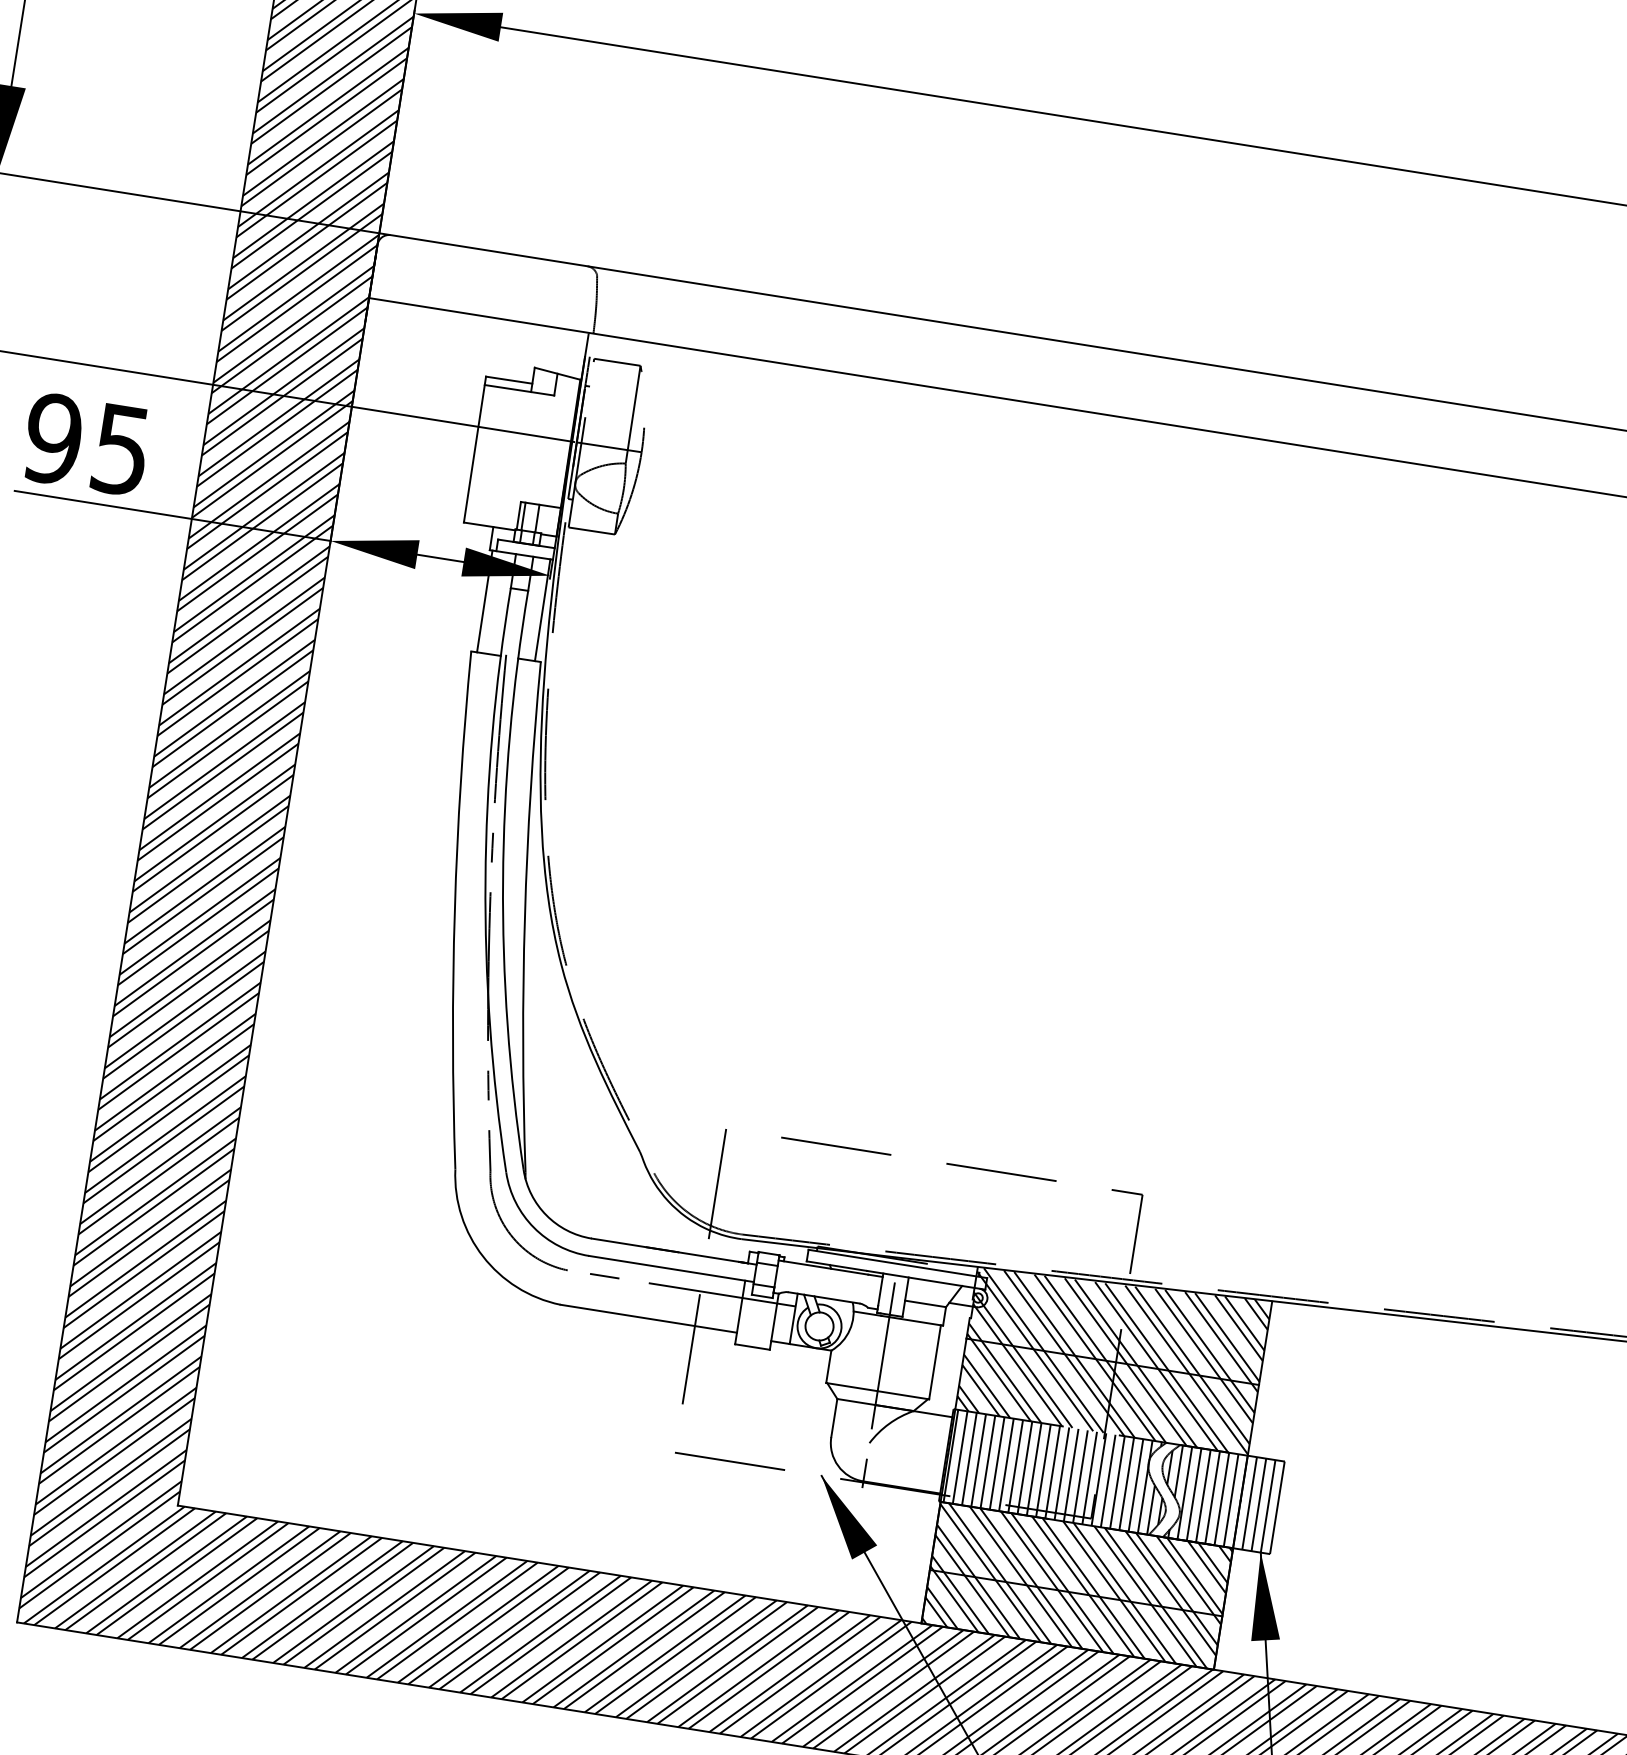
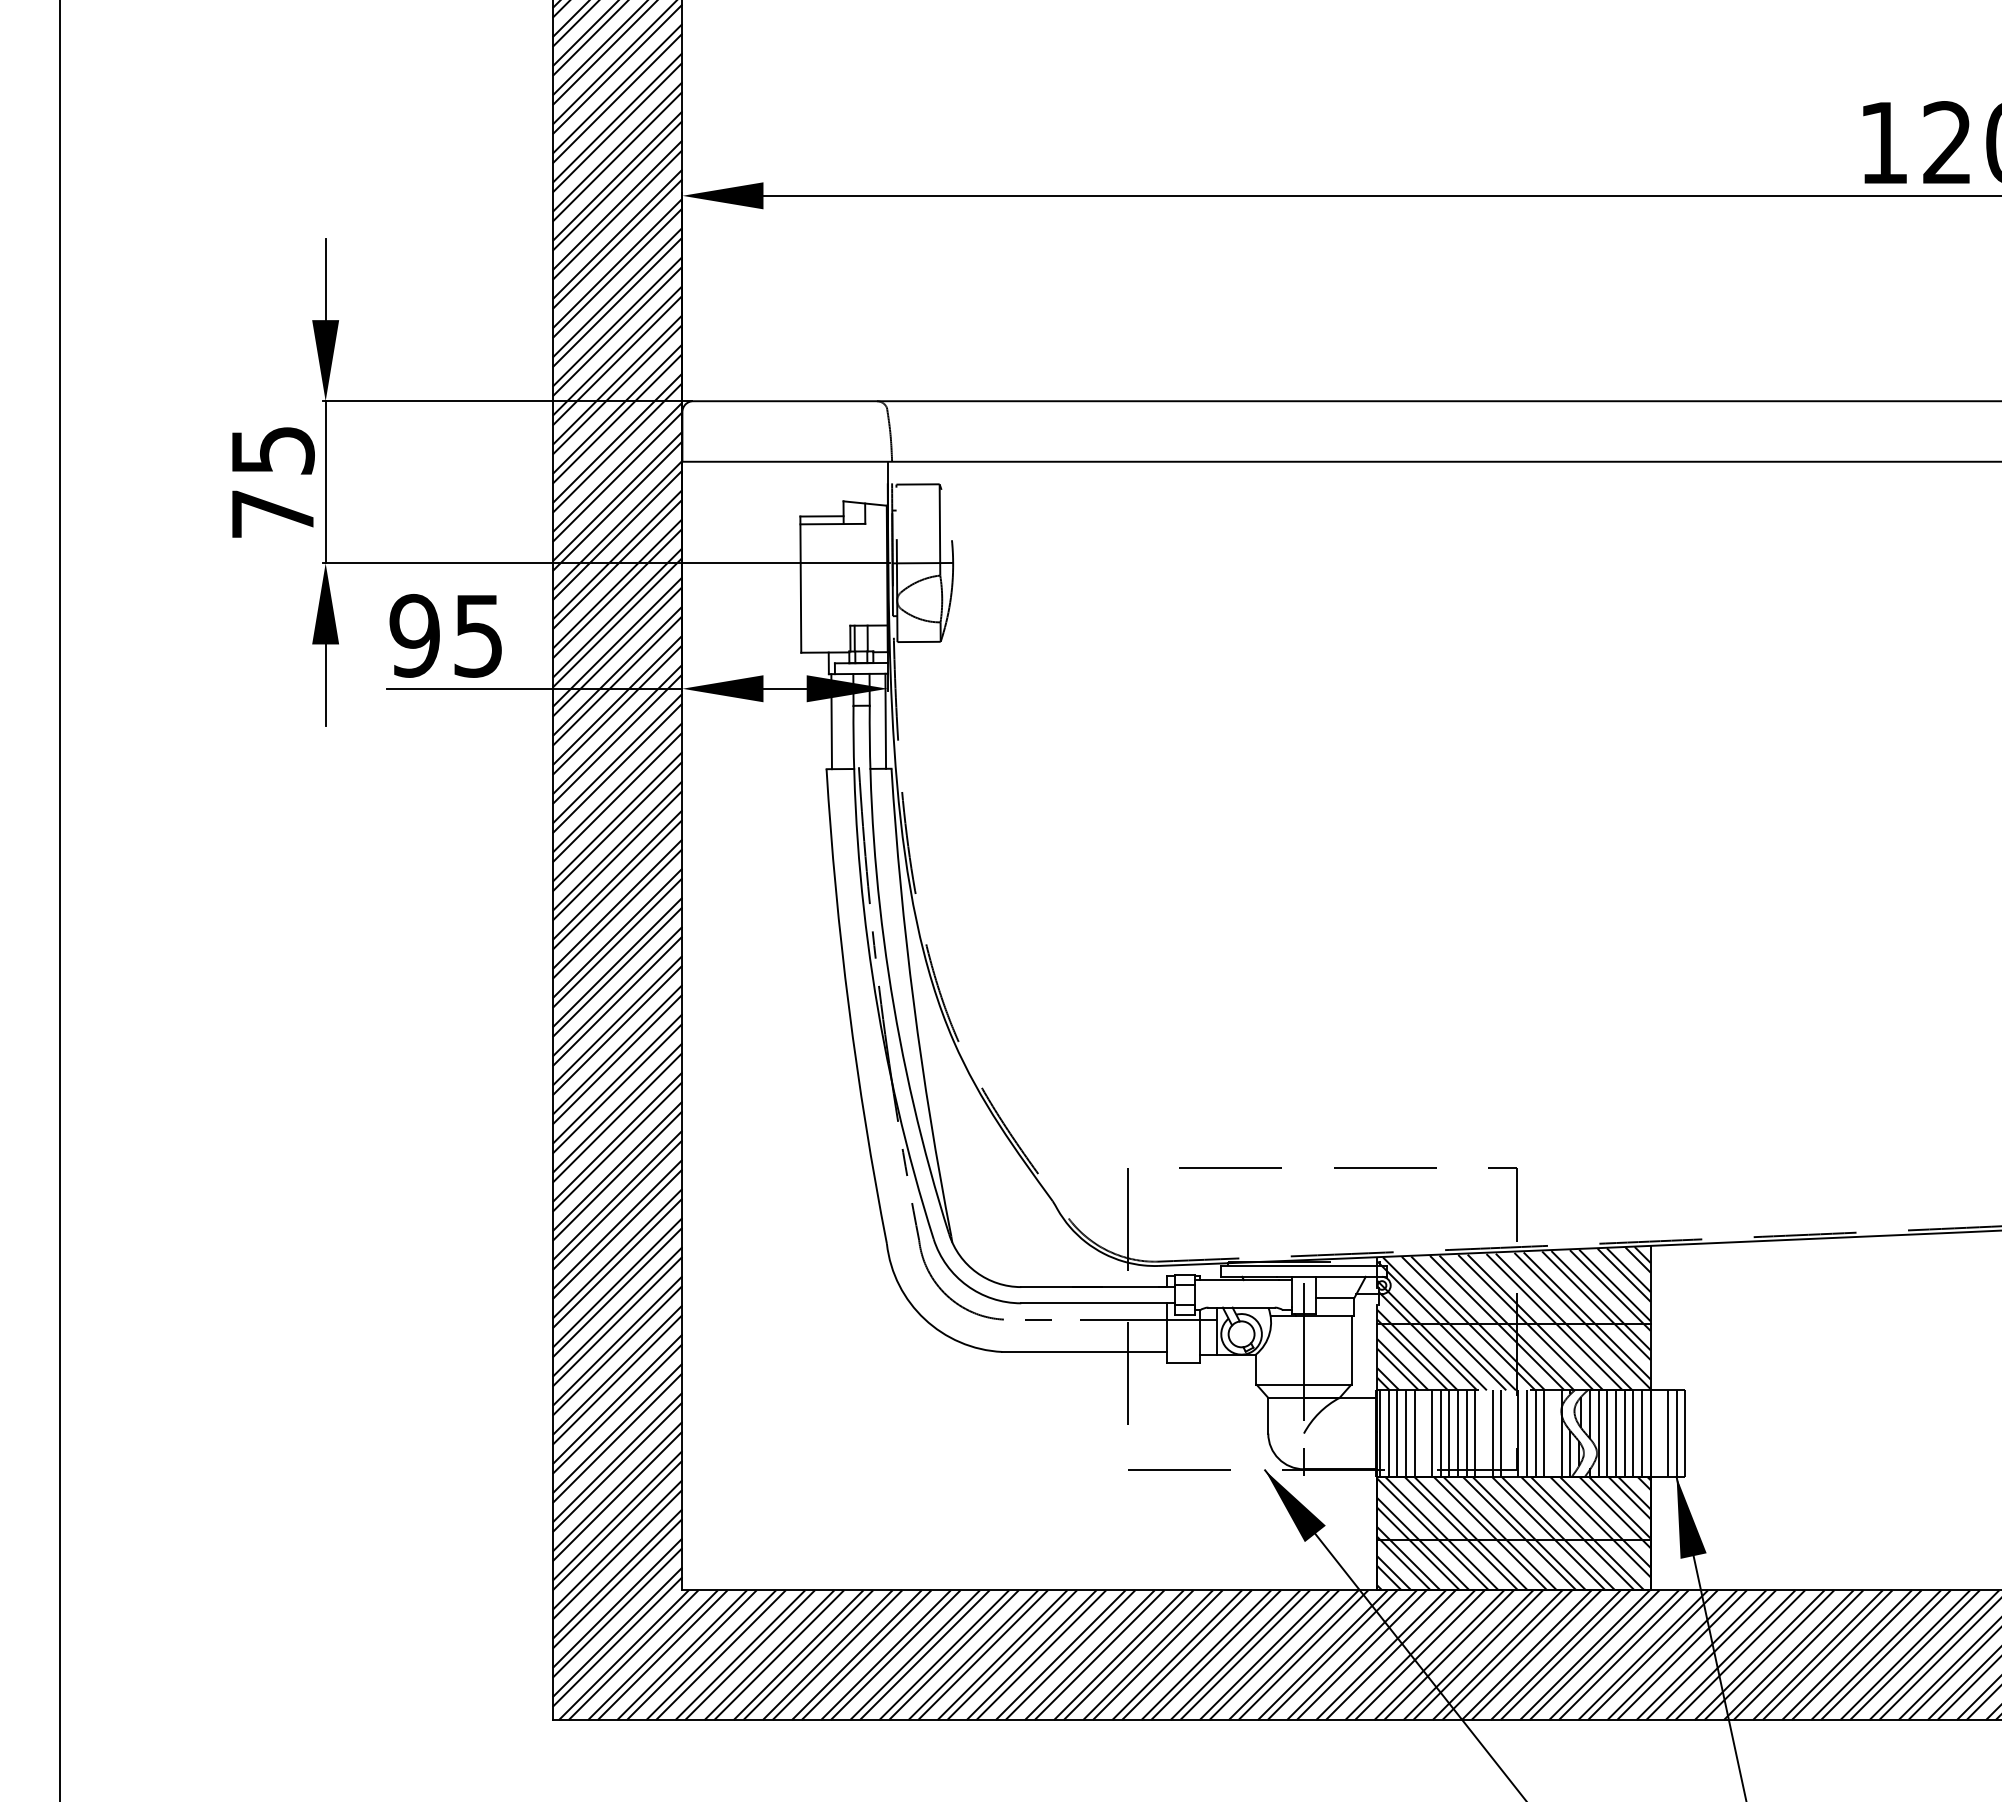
line: (997, 1463) -> (1423, 1433), removed
line: (1061, 1473) -> (1483, 1433), removed
line: (1089, 1477) -> (1509, 1433), removed
line: (1136, 1485) -> (1553, 1433), removed
line: (1249, 1503) -> (1659, 1433), removed

